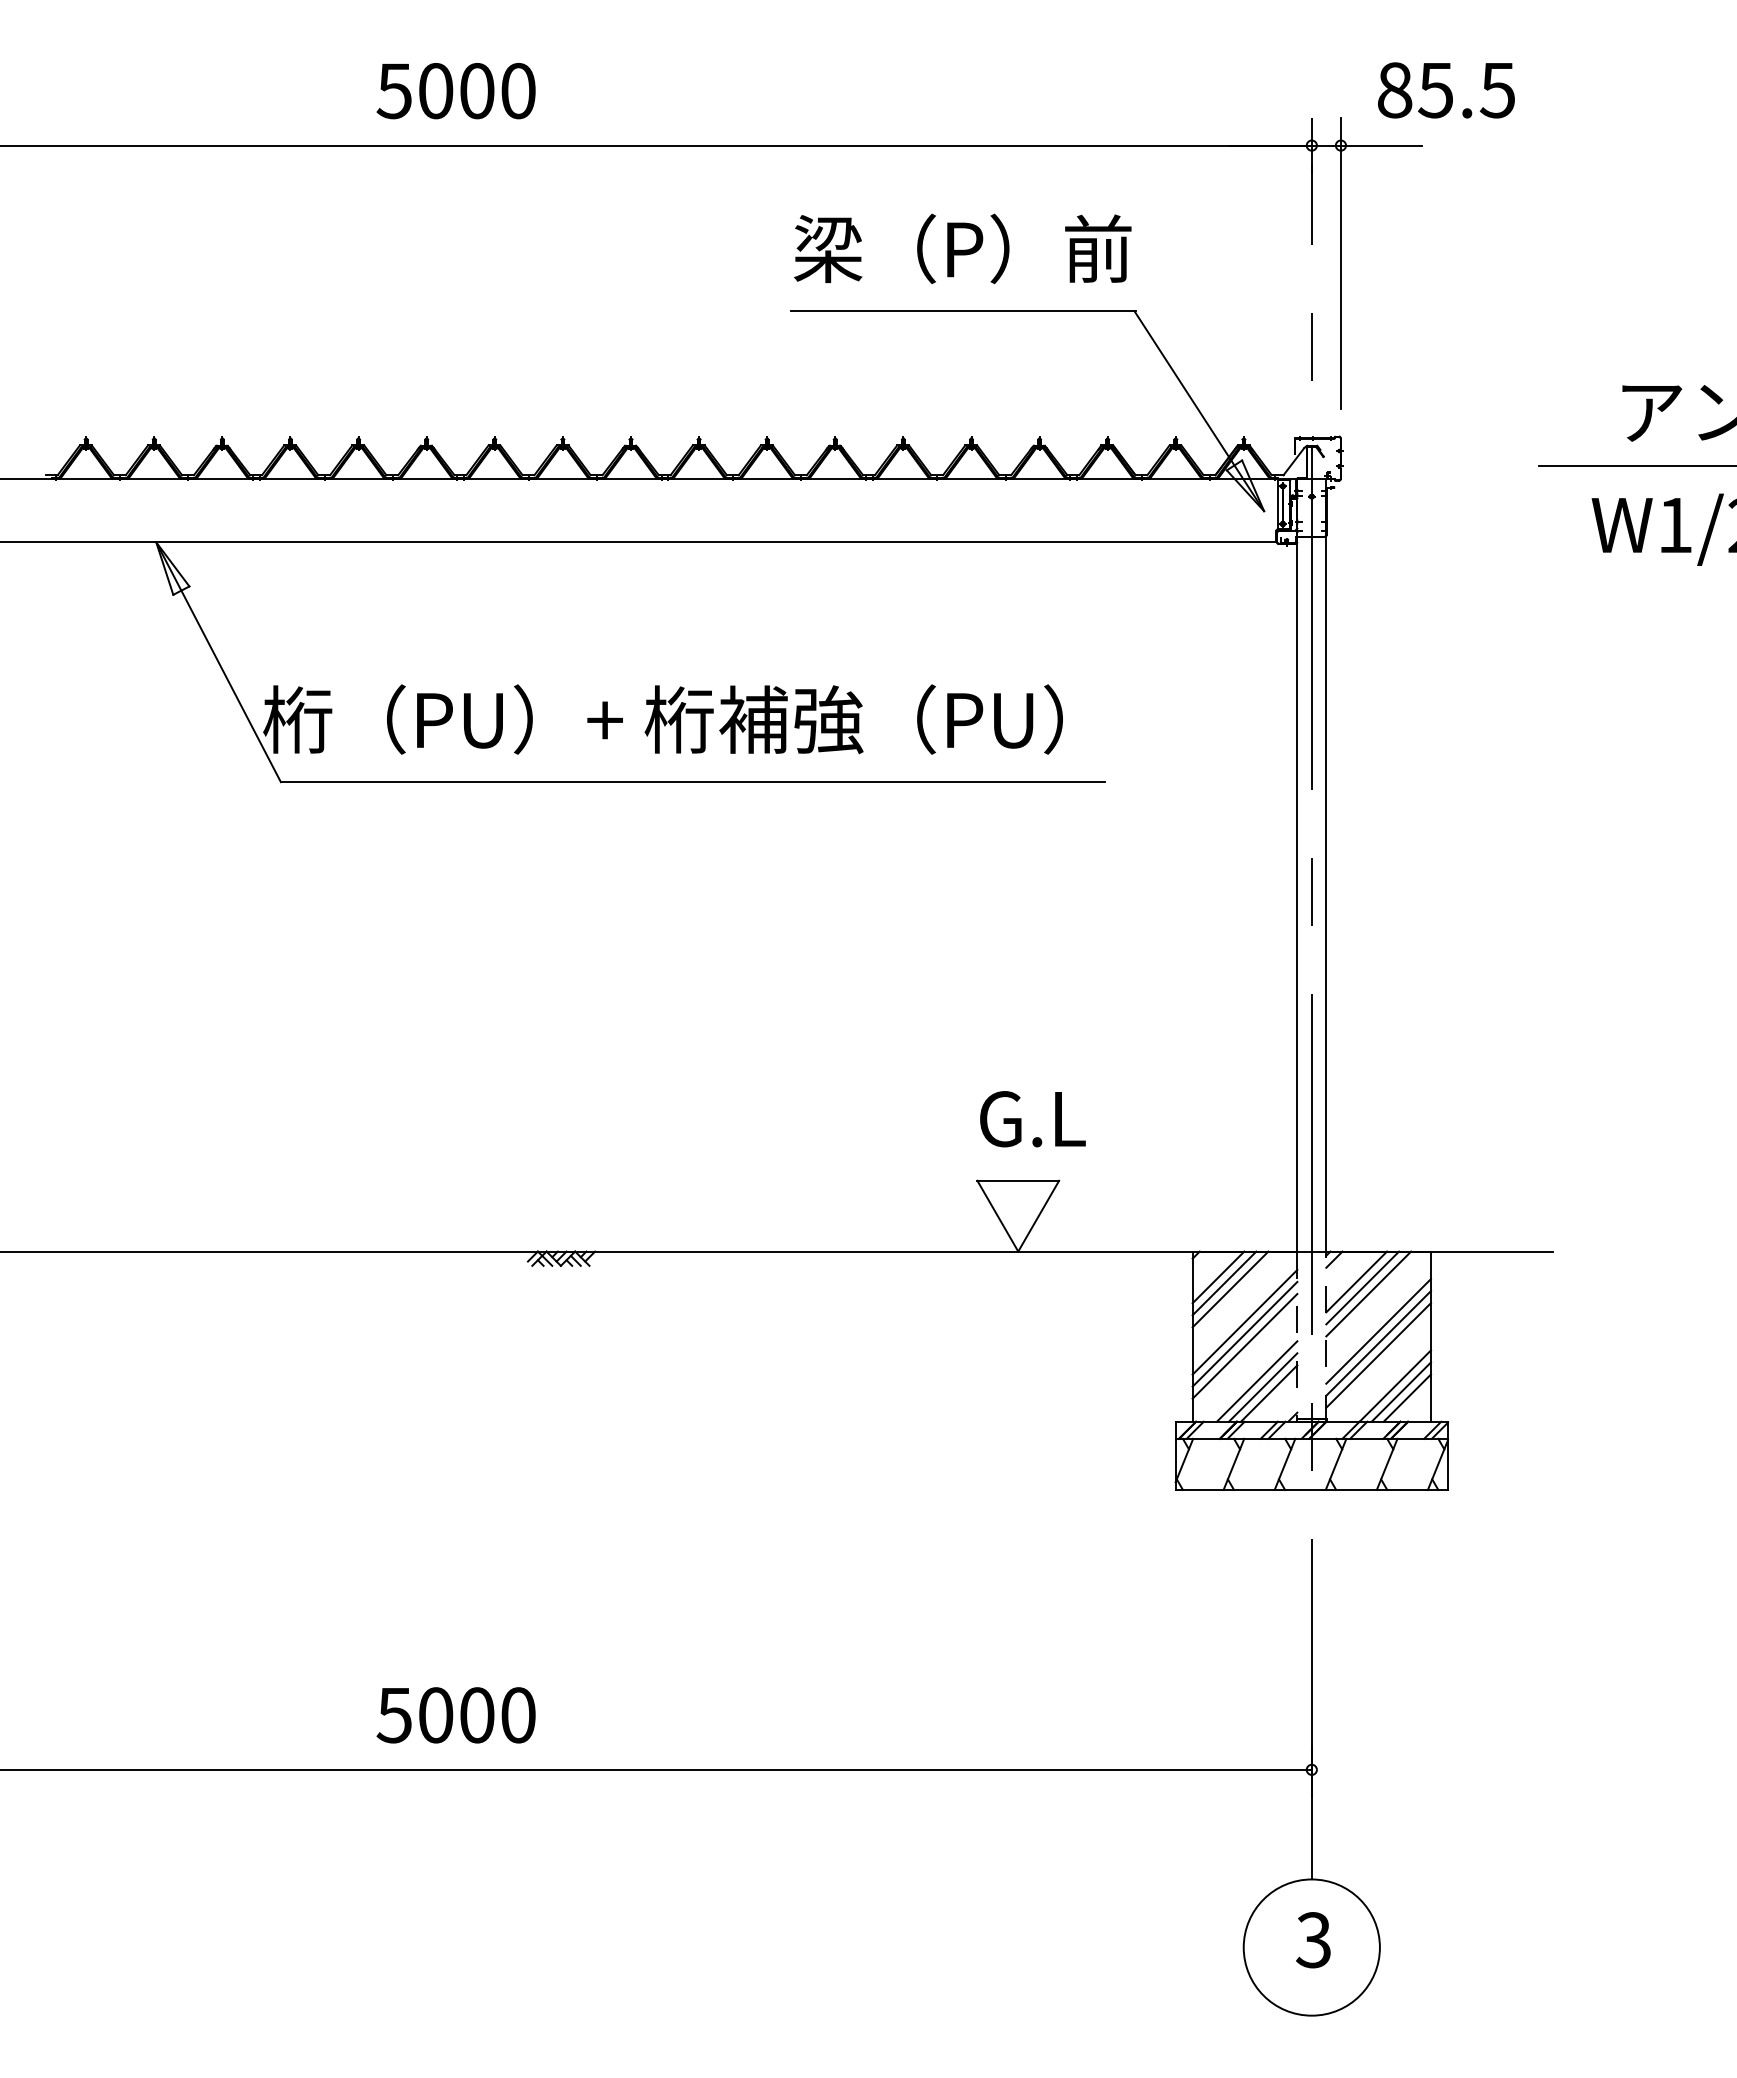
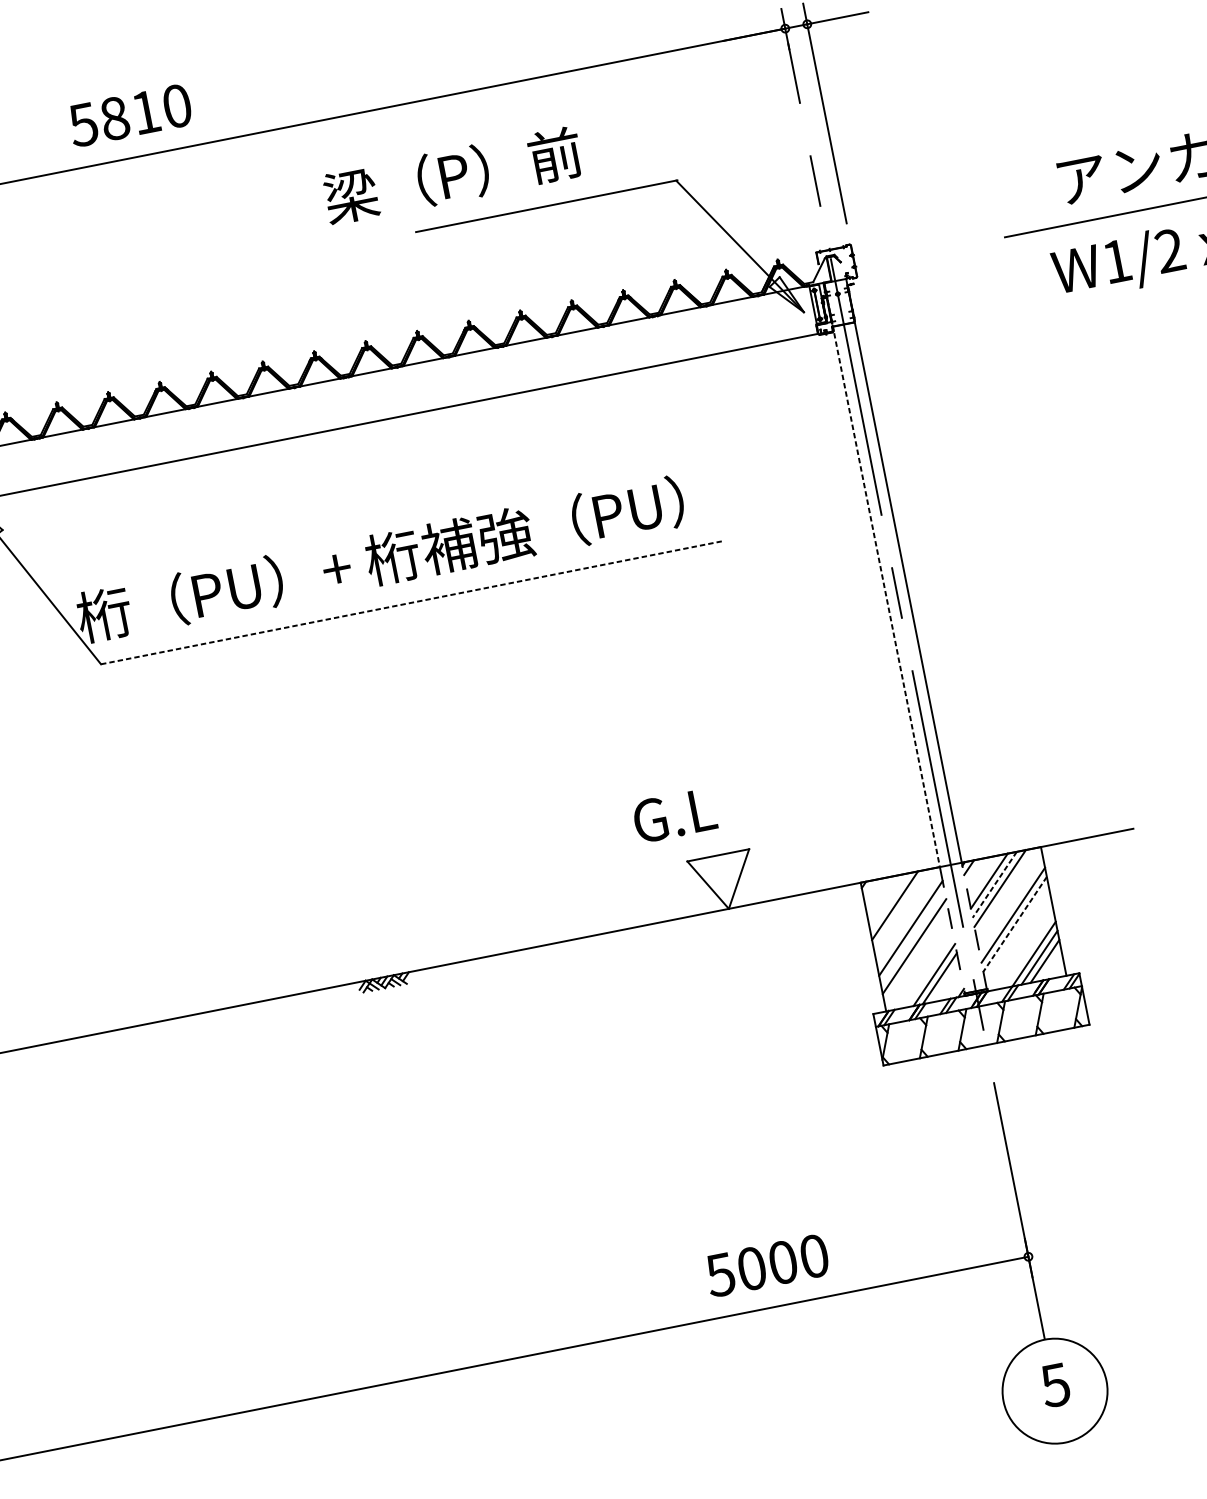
text: (456, 91) -> (130, 115), 5000 -> 5810
text: (962, 248) -> (452, 175), moved
line: (692, 782) -> (412, 602), solid -> dashed
line: (1297, 866) -> (882, 575), solid -> dashed
text: (1032, 1119) -> (674, 815), moved
line: (1218, 1277) -> (884, 898), removed
line: (1224, 1283) -> (889, 902), removed
line: (1362, 1288) -> (994, 885), solid -> dashed
line: (1244, 1333) -> (912, 936), removed
line: (1378, 1343) -> (1015, 924), solid -> dashed
line: (1378, 1355) -> (1016, 933), removed
line: (1256, 1381) -> (928, 971), removed
text: (455, 1715) -> (766, 1265), moved
text: (1312, 1939) -> (1054, 1384), 3 -> 5

